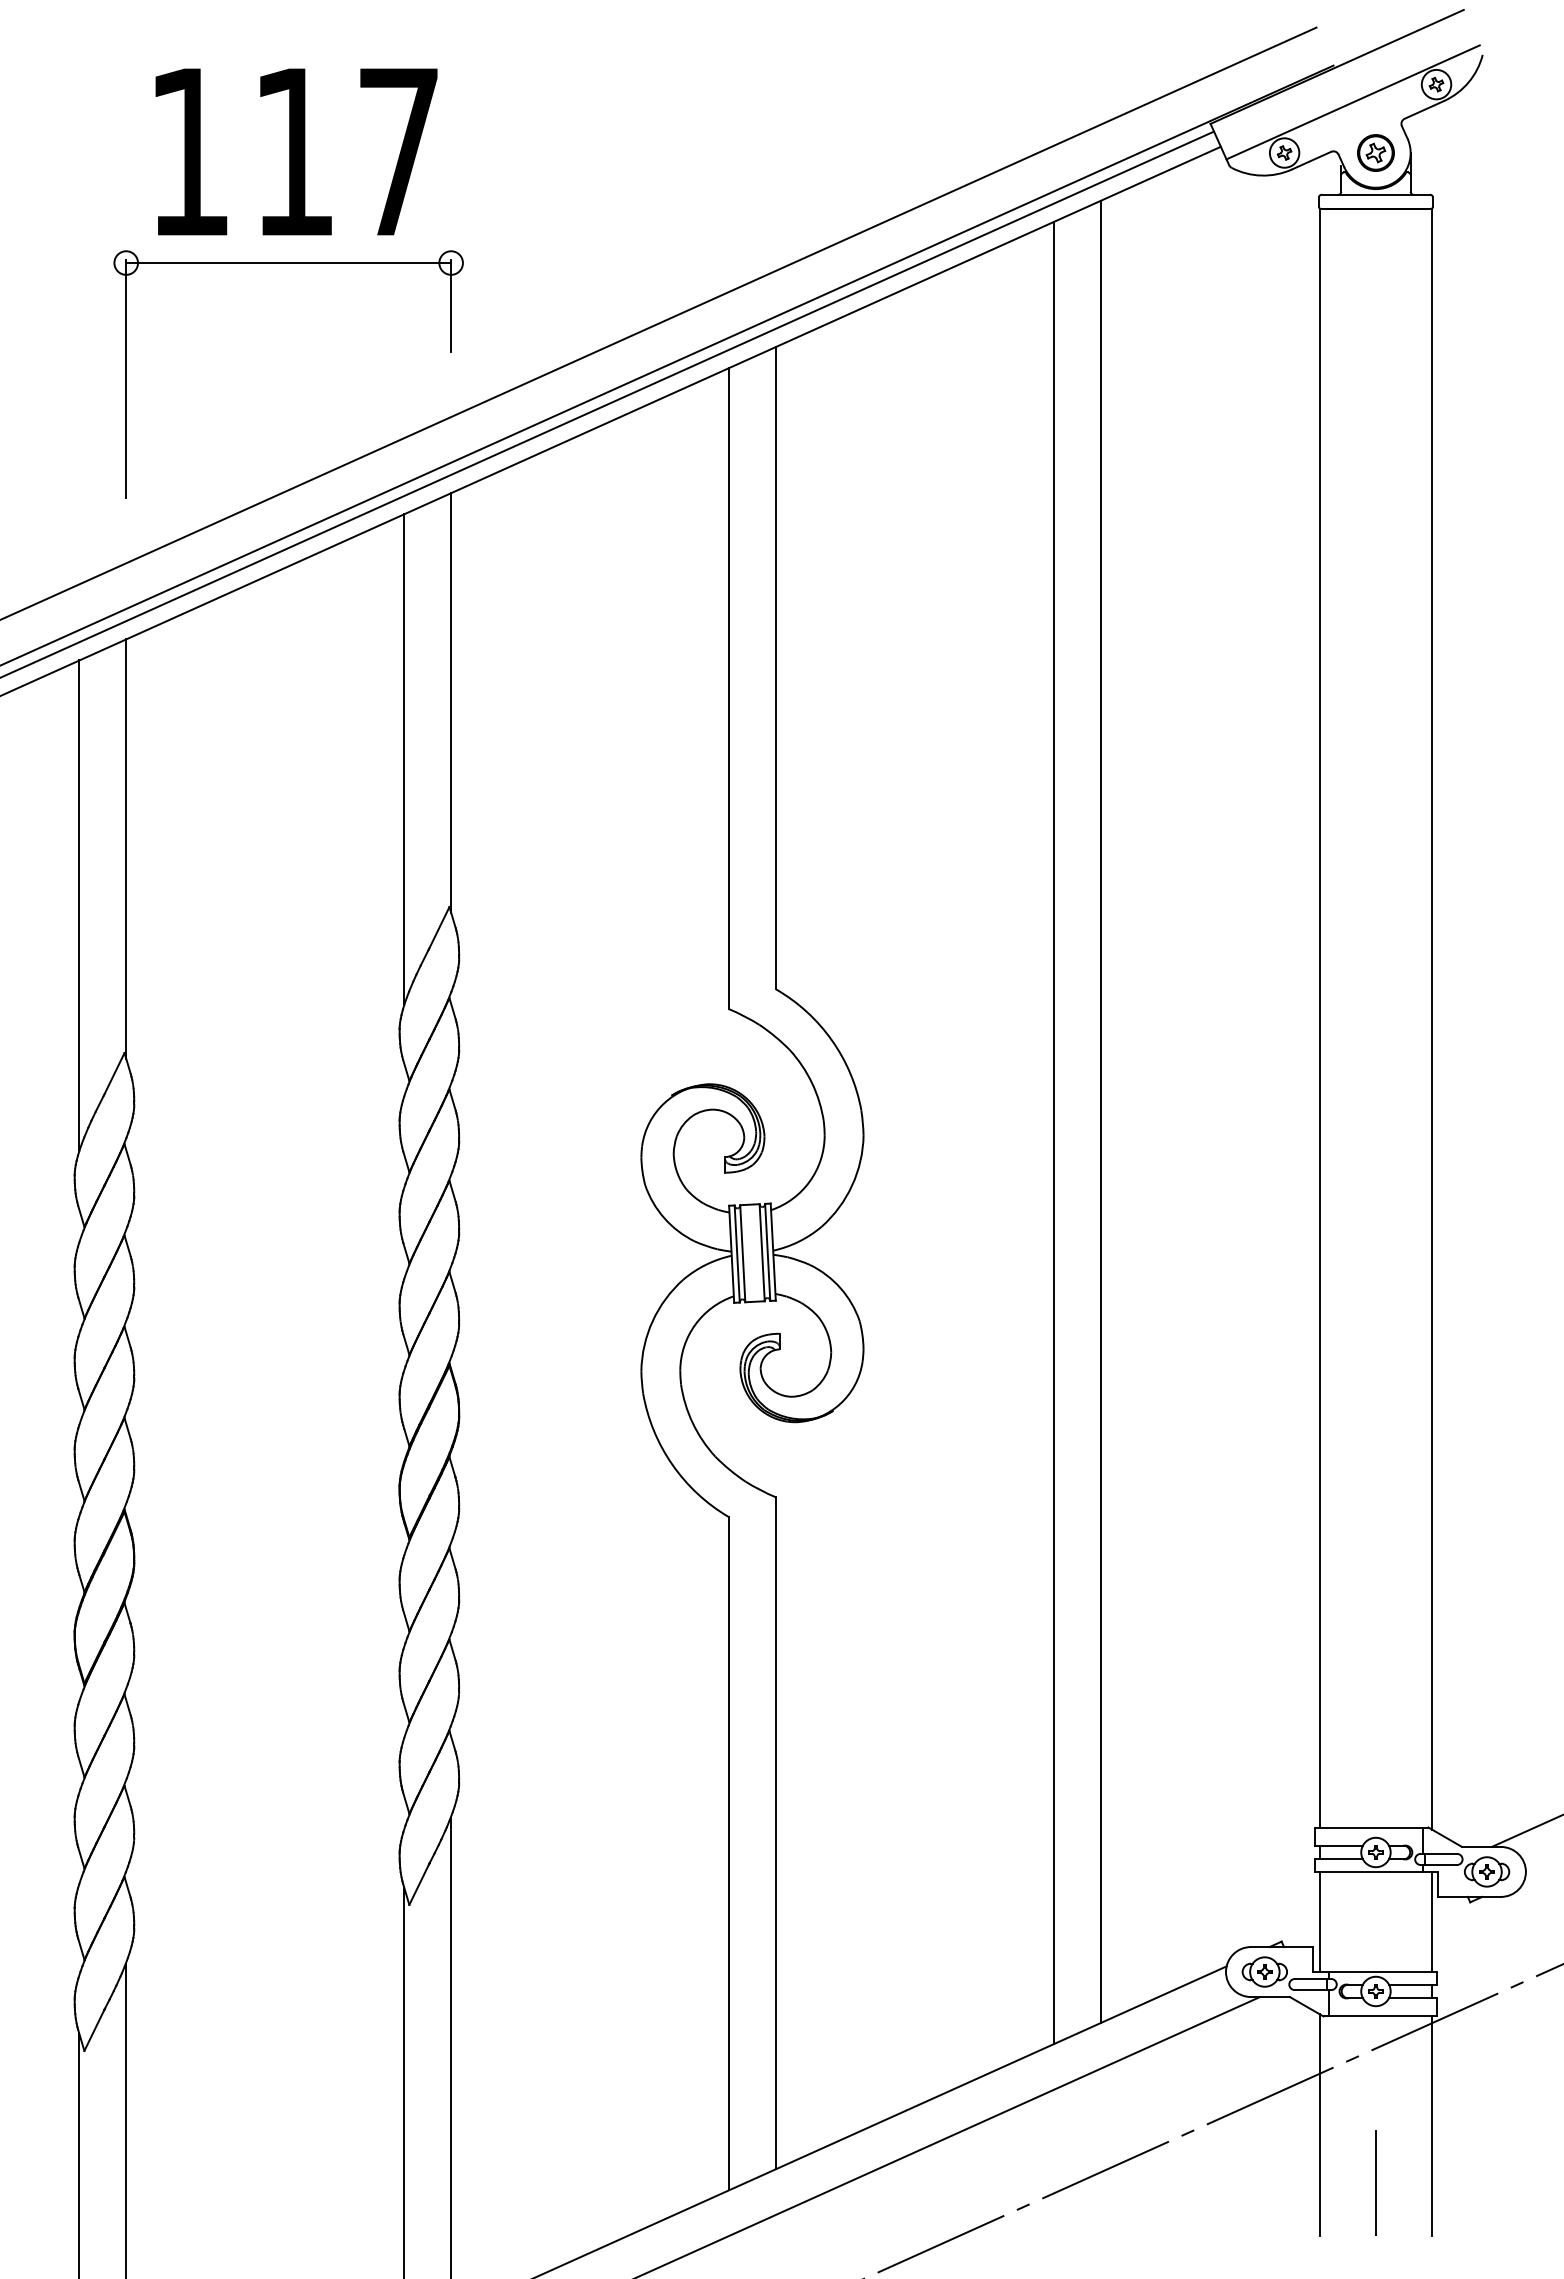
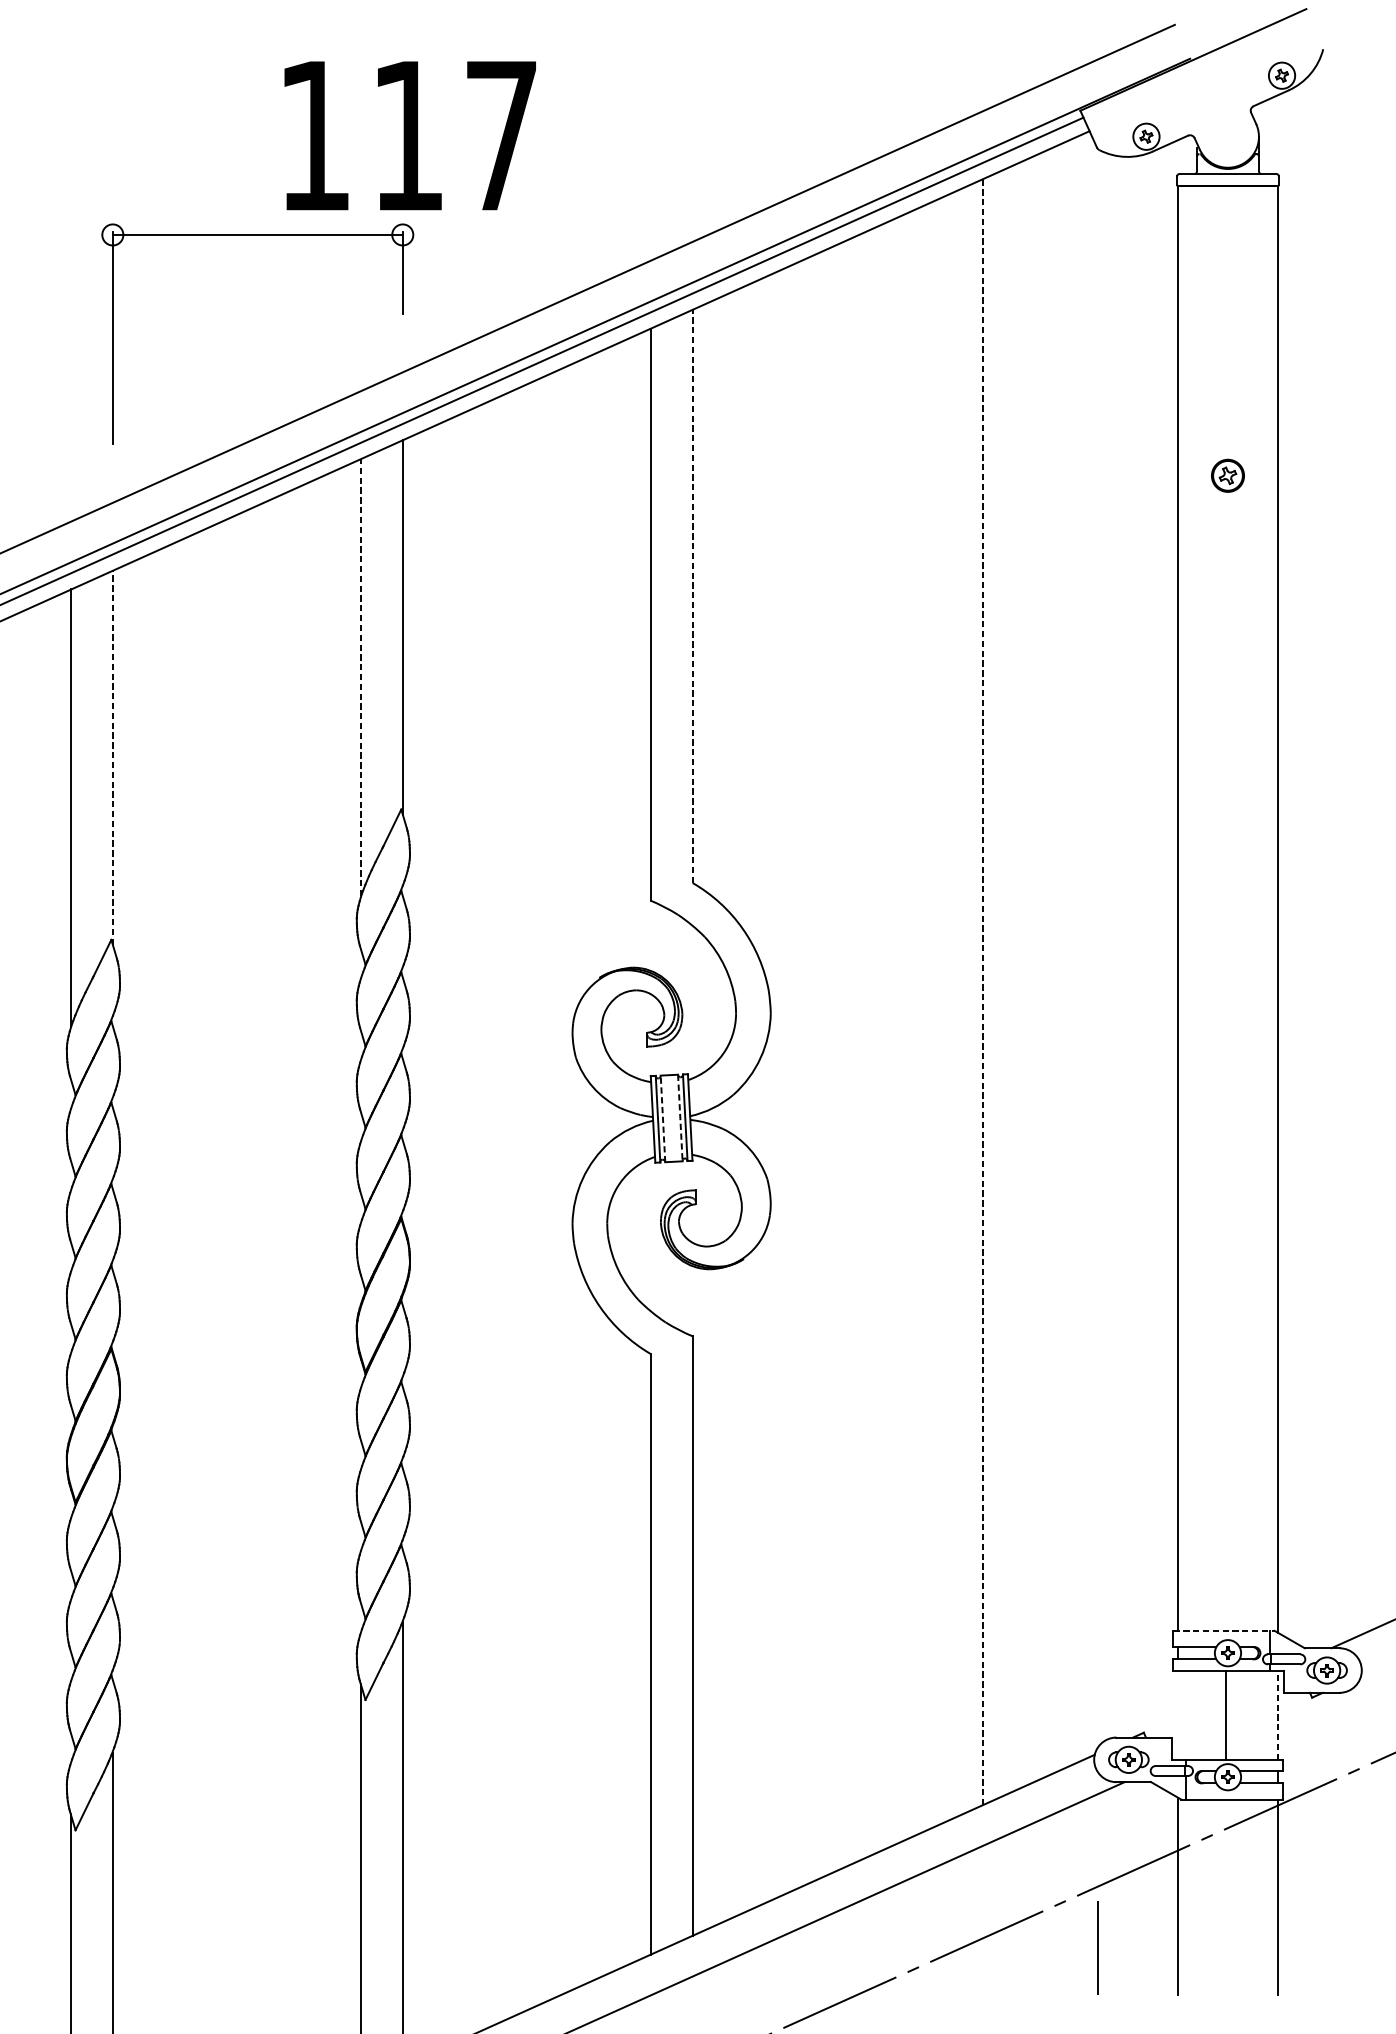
line: (1352, 102) -> (1207, 91), removed
text: (296, 151) -> (410, 135), moved
part: (1375, 152) -> (1227, 475), moved
line: (776, 667) -> (693, 595), solid -> dashed
line: (403, 758) -> (360, 677), solid -> dashed
line: (126, 848) -> (113, 757), solid -> dashed
line: (1101, 1111) -> (983, 992), solid -> dashed
line: (1053, 1132) -> (940, 1010), removed
line: (762, 1252) -> (680, 1117), solid -> dashed
line: (742, 1253) -> (662, 1118), solid -> dashed
line: (1371, 1827) -> (1224, 1630), solid -> dashed
line: (1319, 1921) -> (1225, 1714), moved
line: (1432, 1921) -> (1278, 1714), solid -> dashed
line: (1375, 2182) -> (1097, 1947), moved

